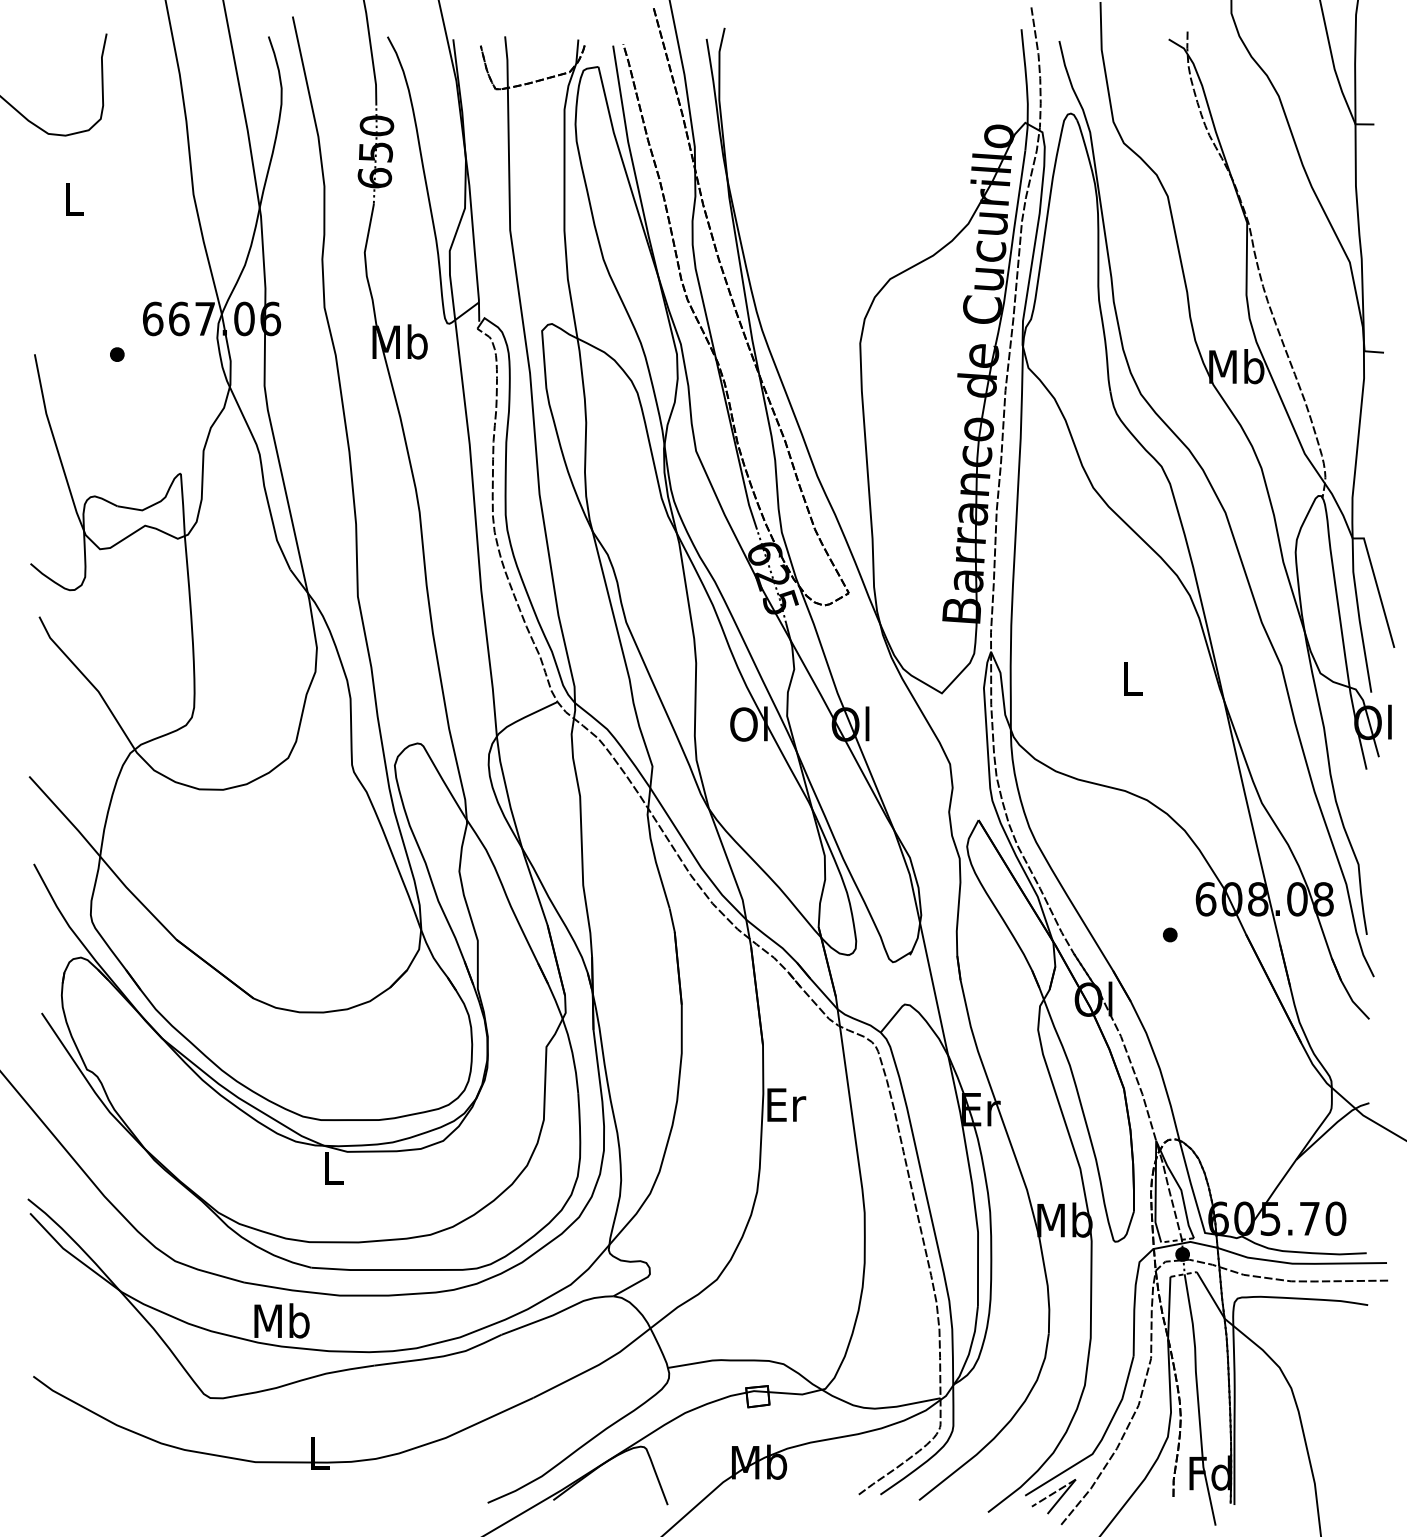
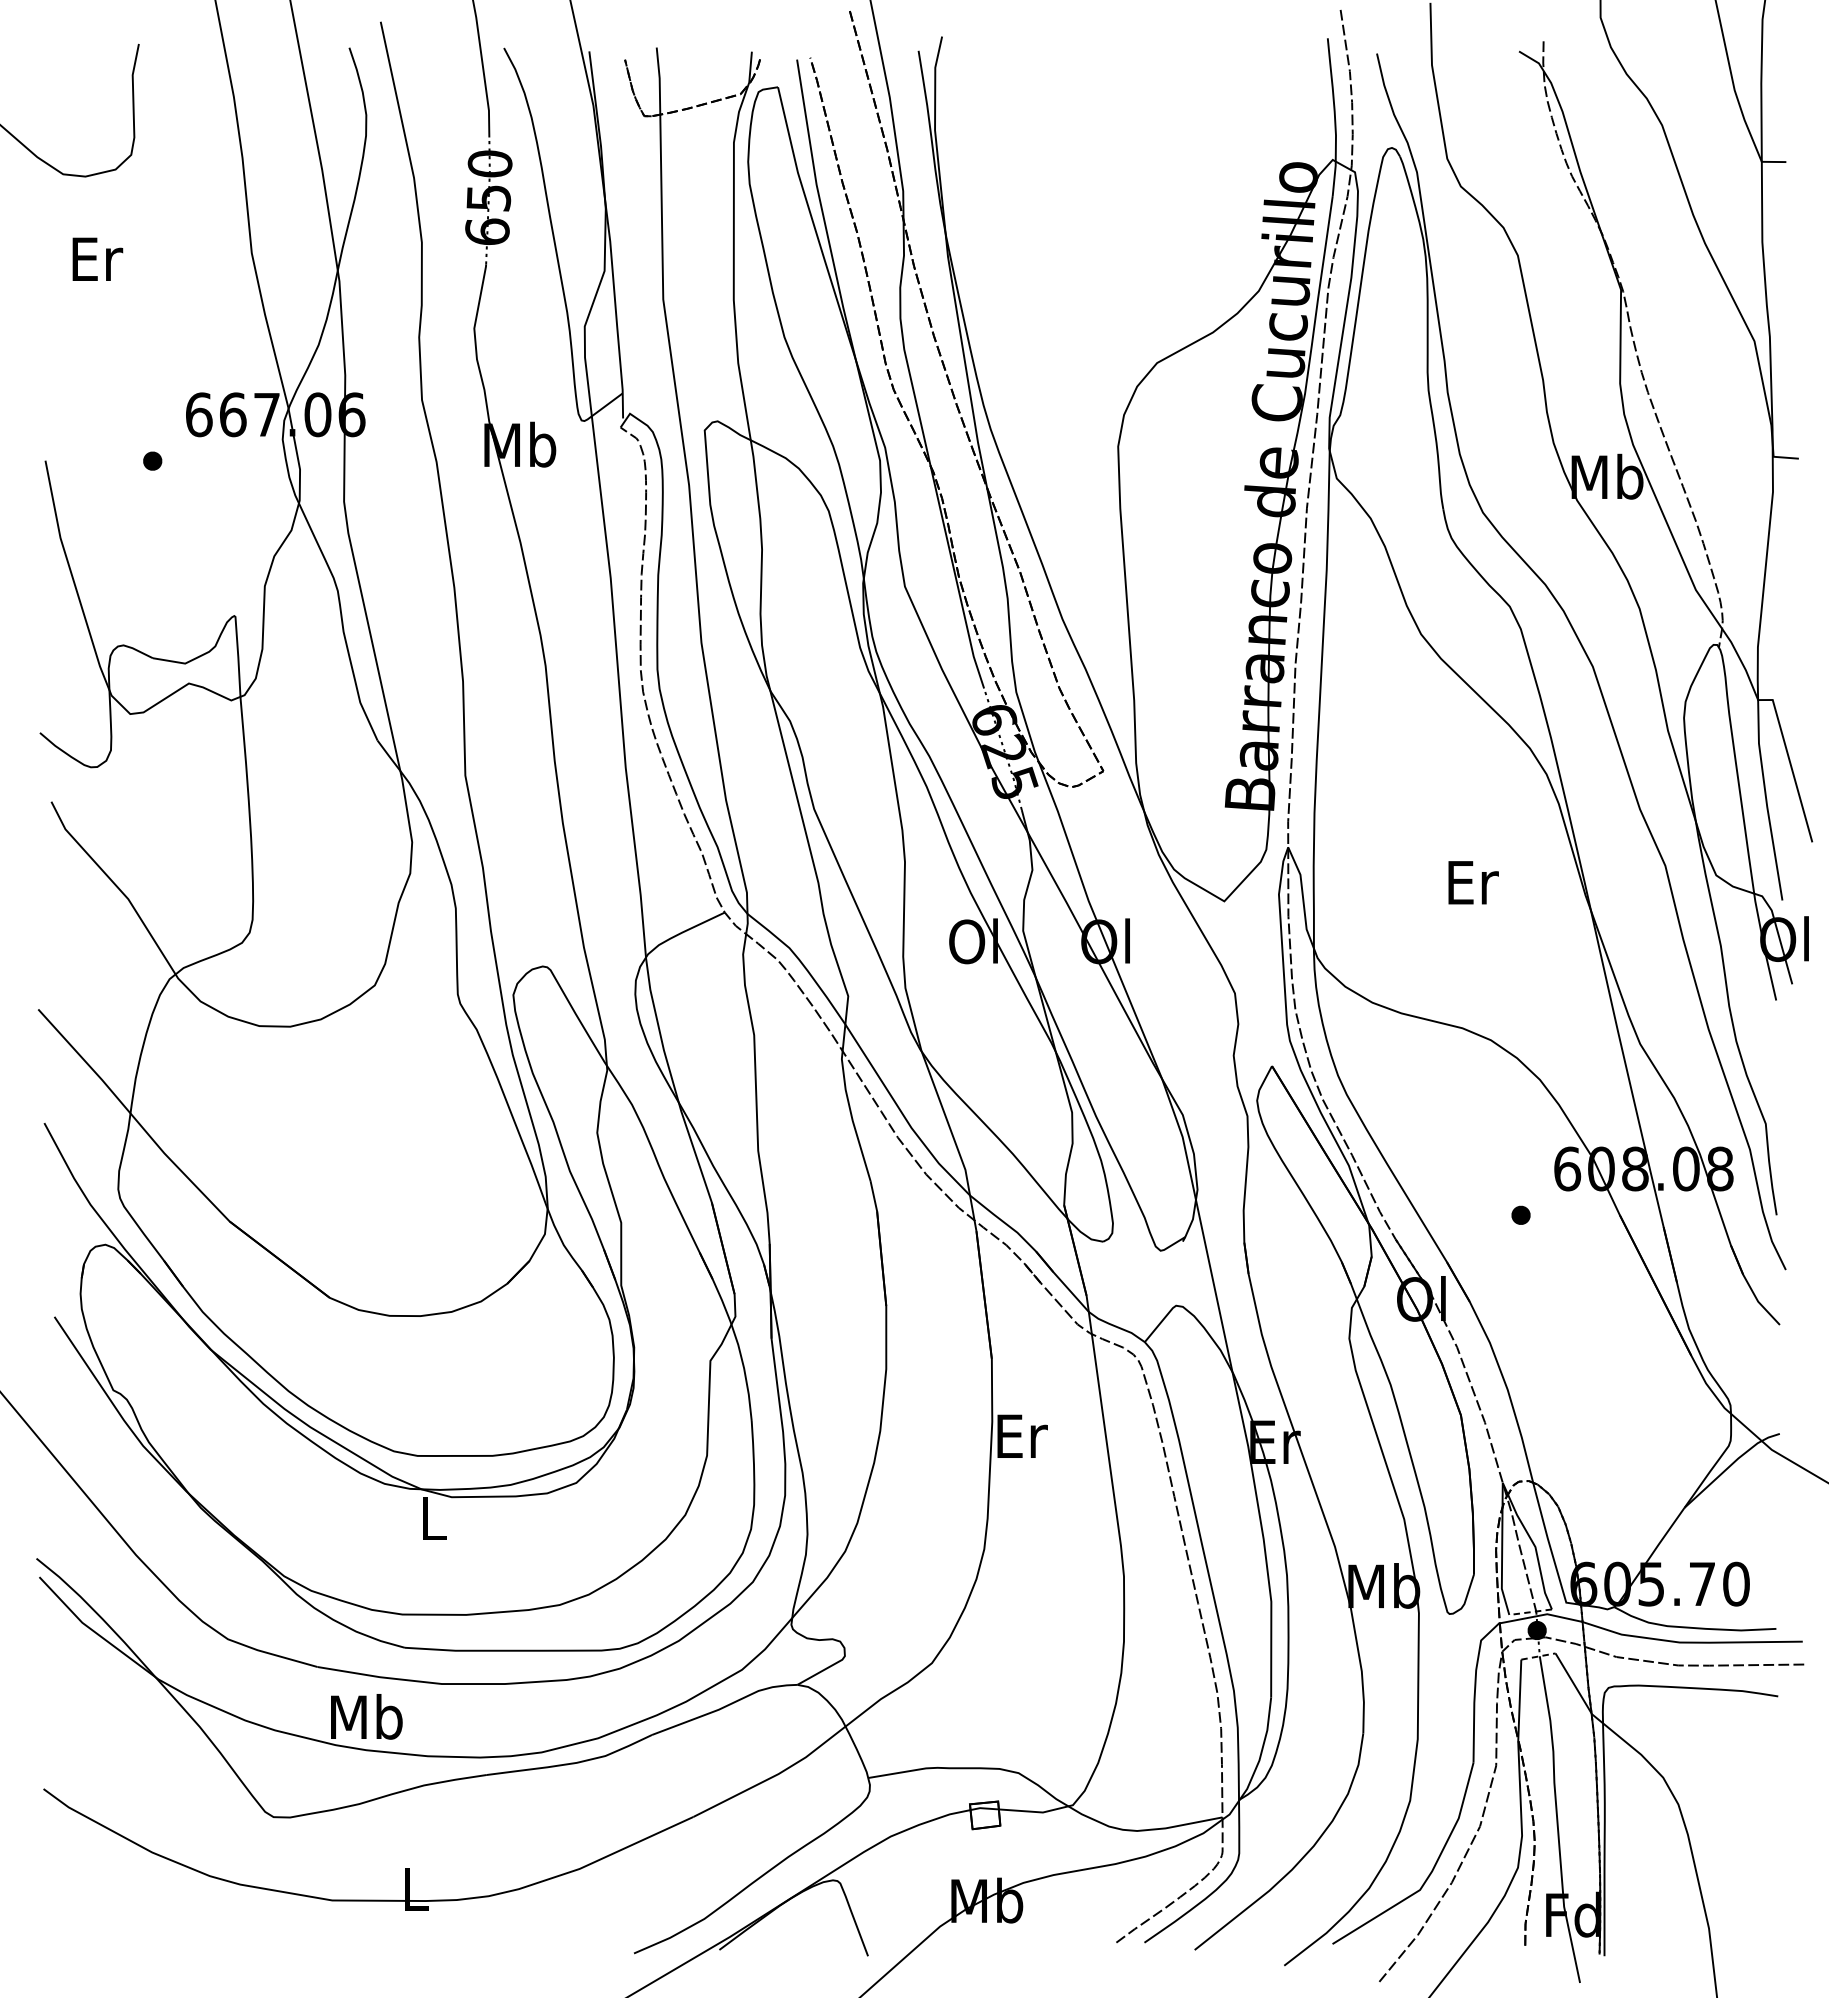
text: (74, 198) -> (97, 258), L -> Er
text: (1133, 678) -> (1473, 882), L -> Er
part: (1053, 1496) -> (1369, 1945), removed

